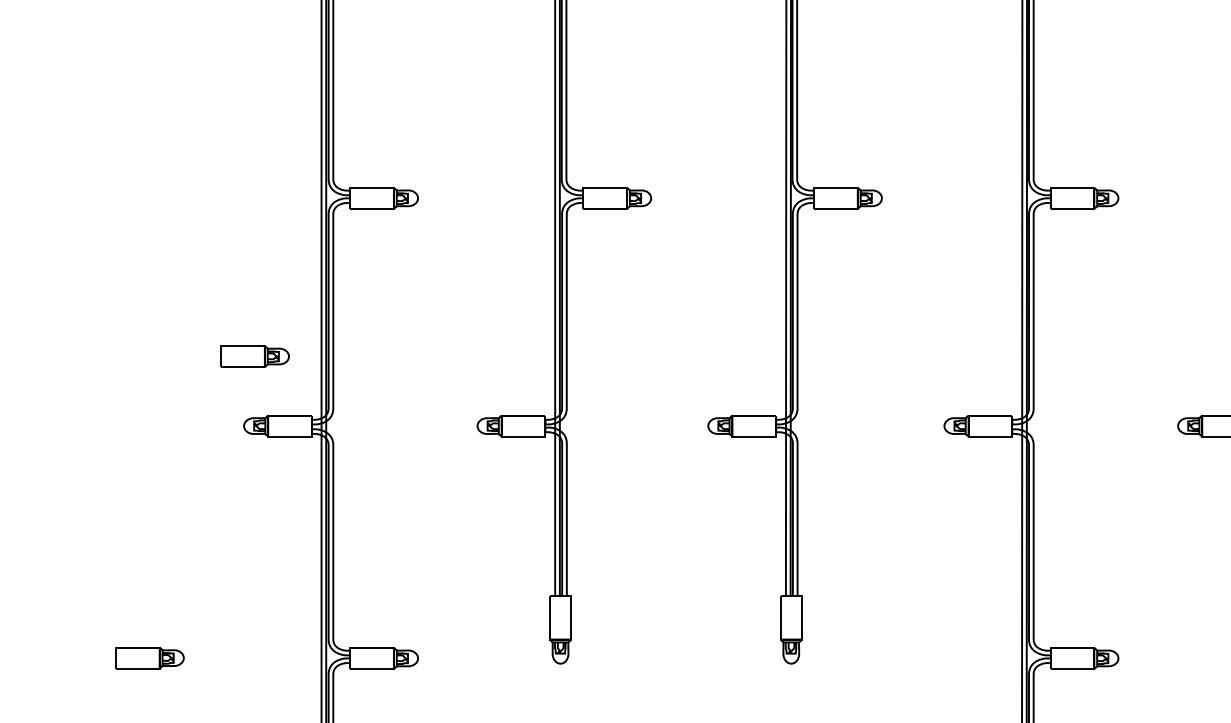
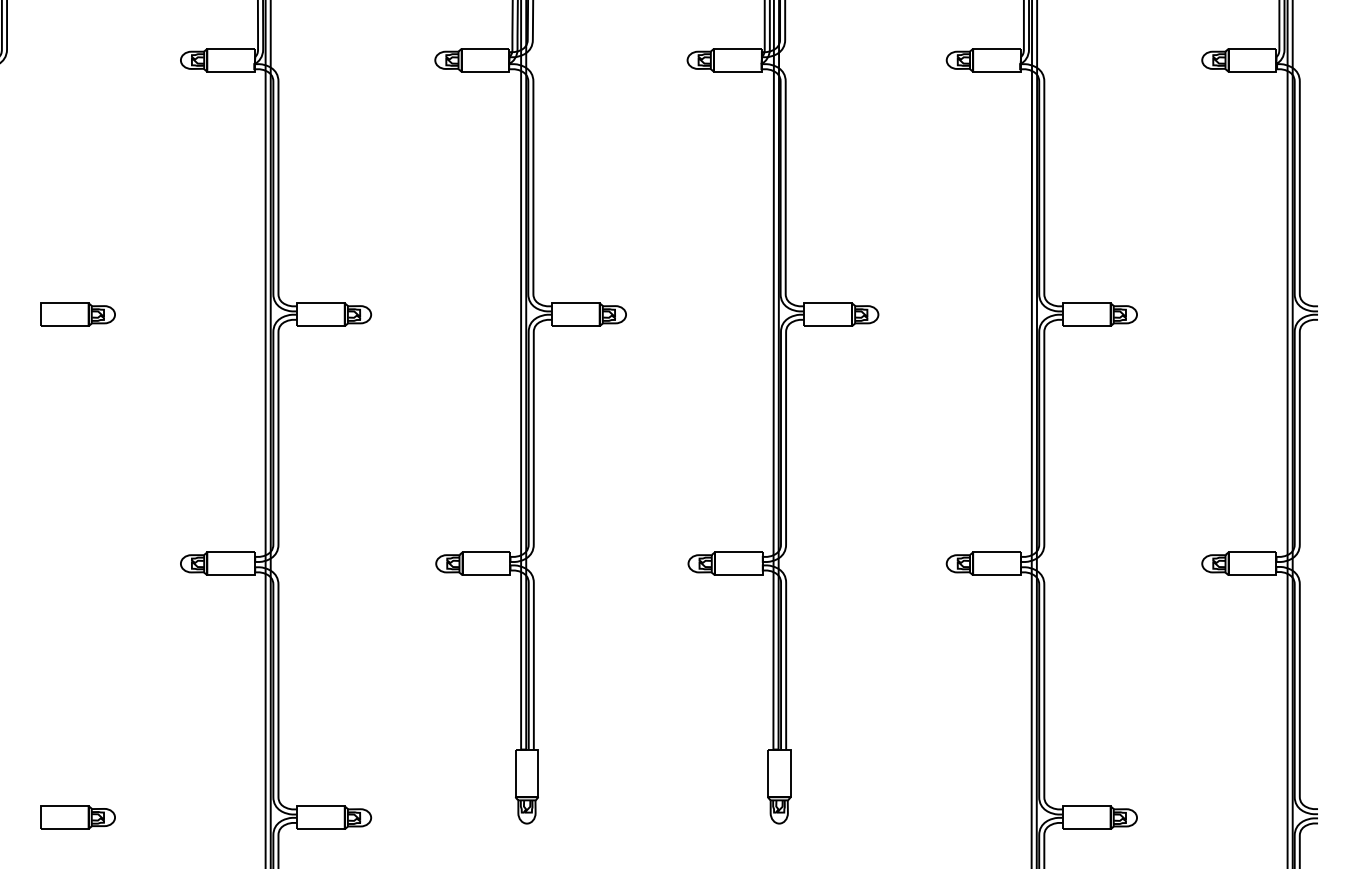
part: (254, 356) -> (77, 314), moved

